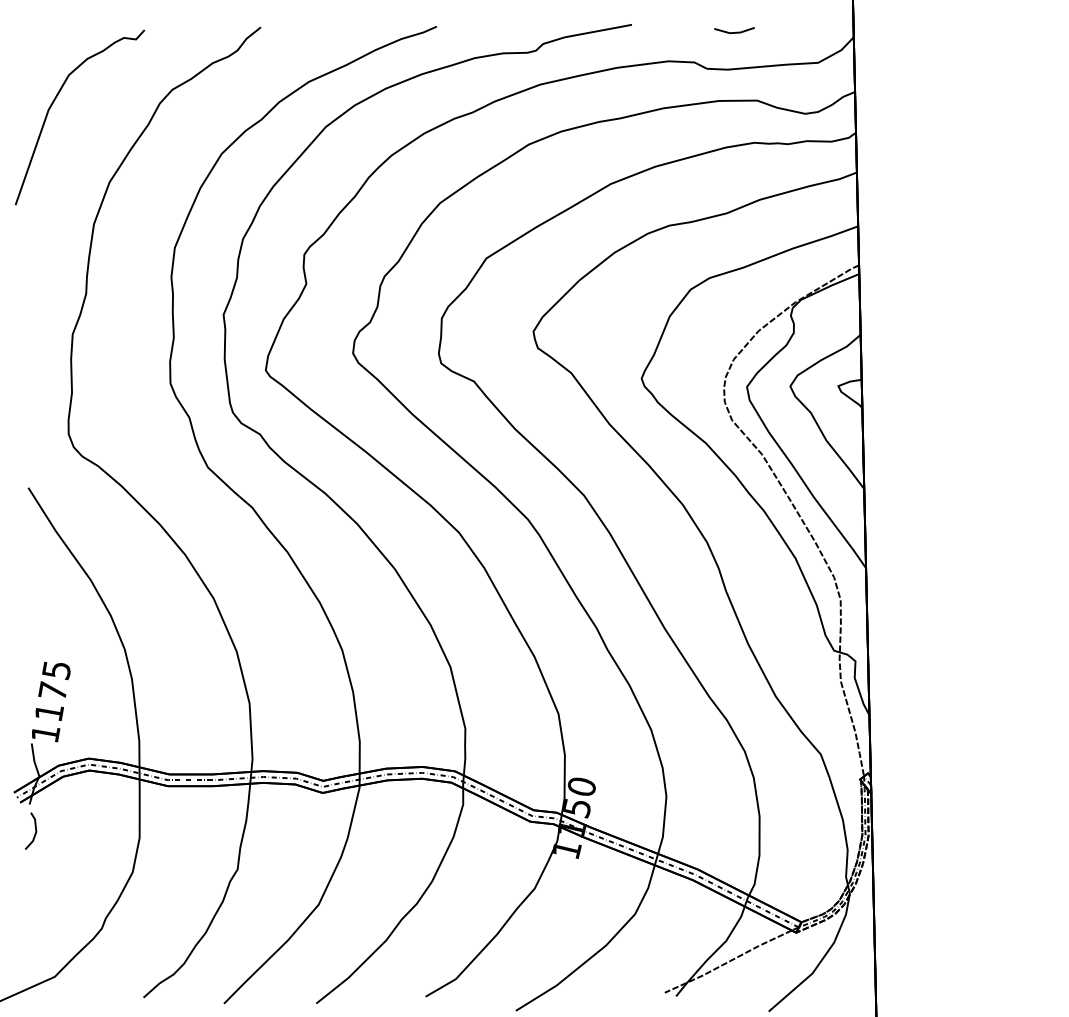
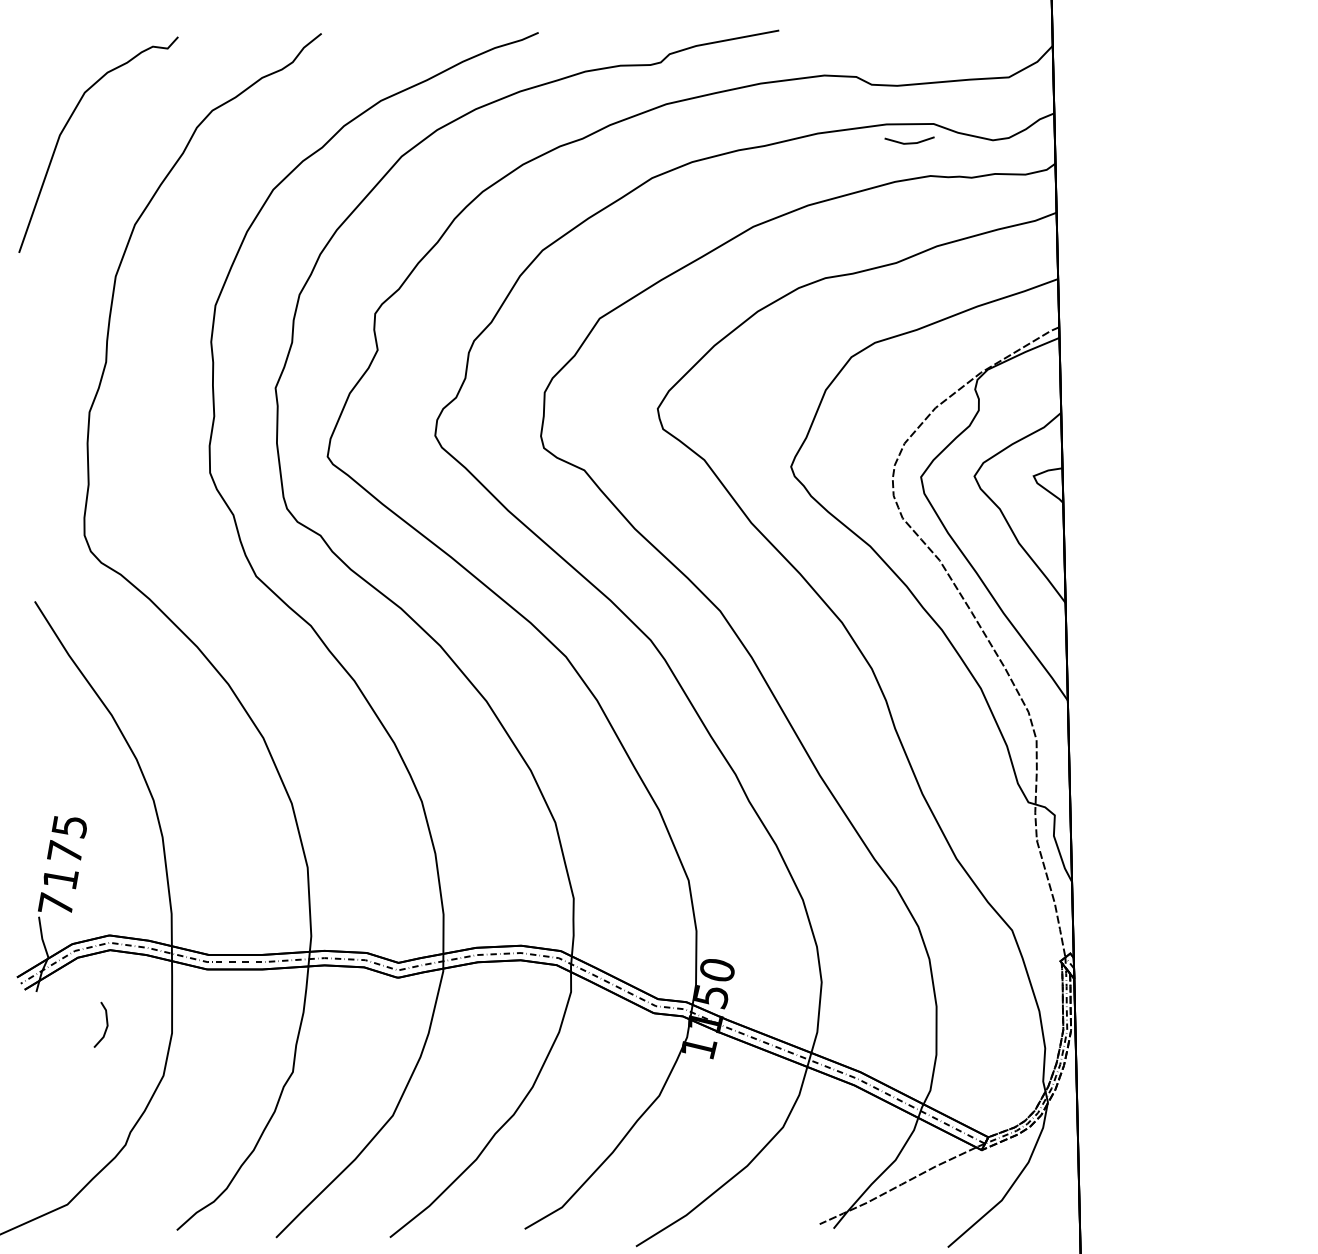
line: (734, 32) -> (909, 142), moved
text: (45, 732) -> (56, 903), 1175 -> 7175
line: (35, 830) -> (106, 1024), moved

